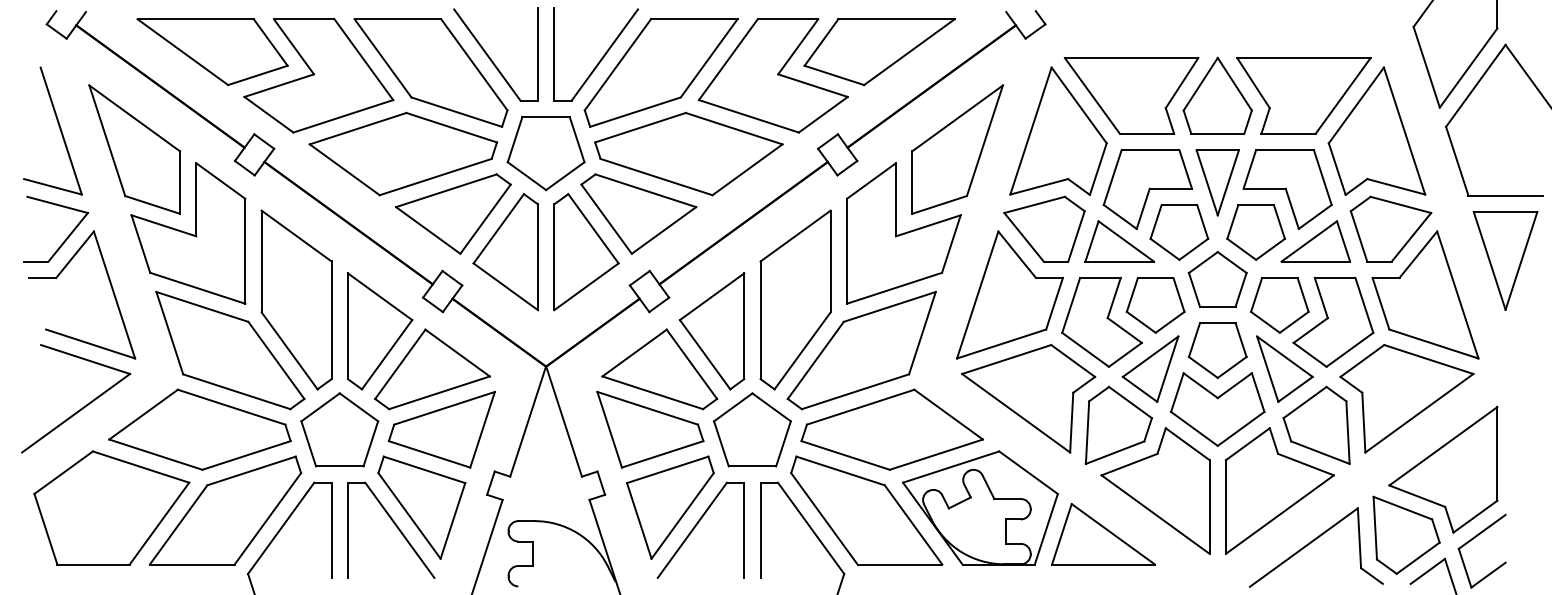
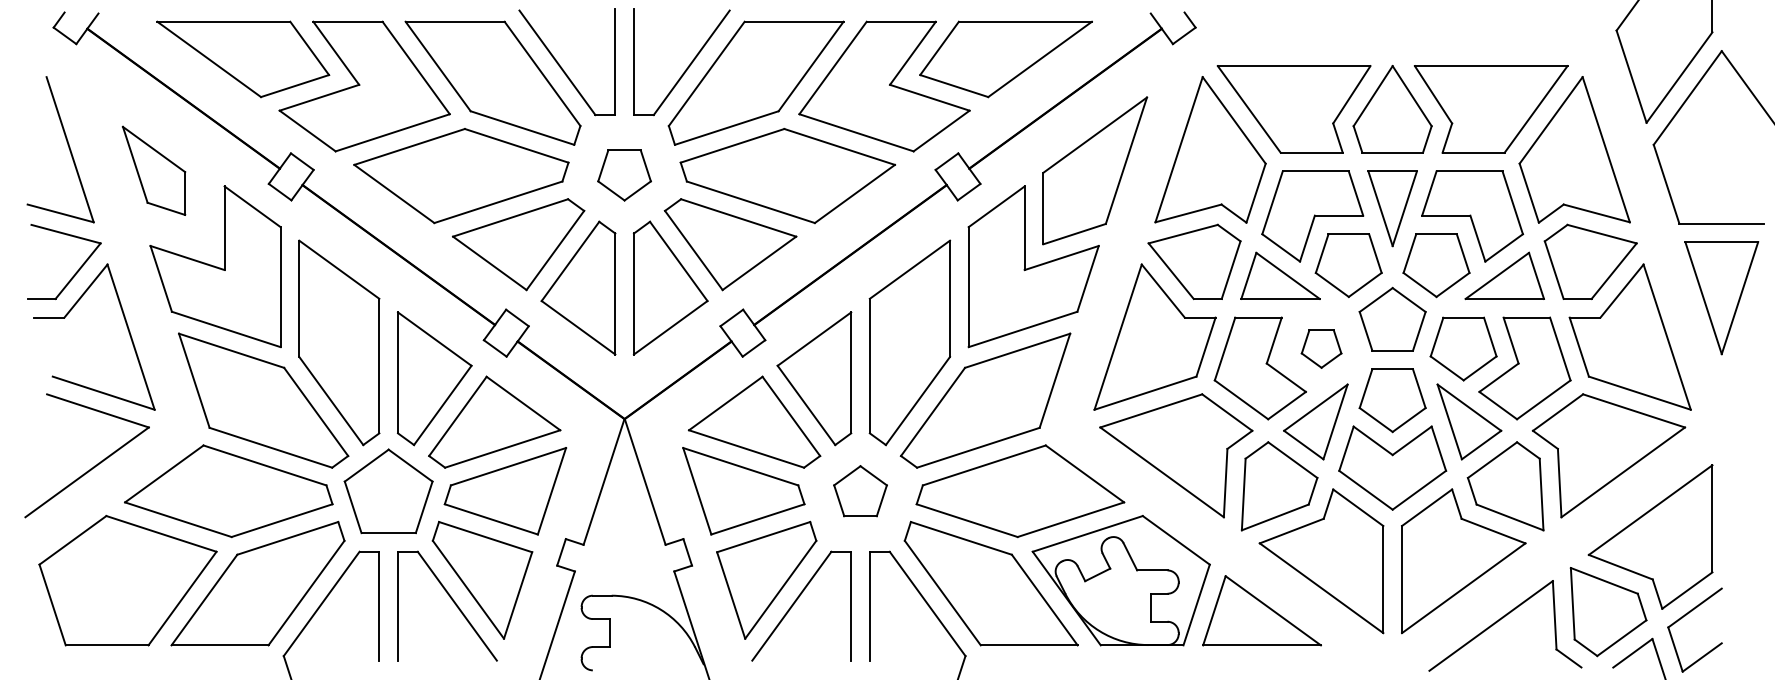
part: (134, 149) -> (153, 170), size x0.6
part: (546, 153) -> (624, 175), size x0.6
part: (1155, 304) -> (1321, 348), size x0.6
part: (752, 429) -> (860, 490), size x0.6

